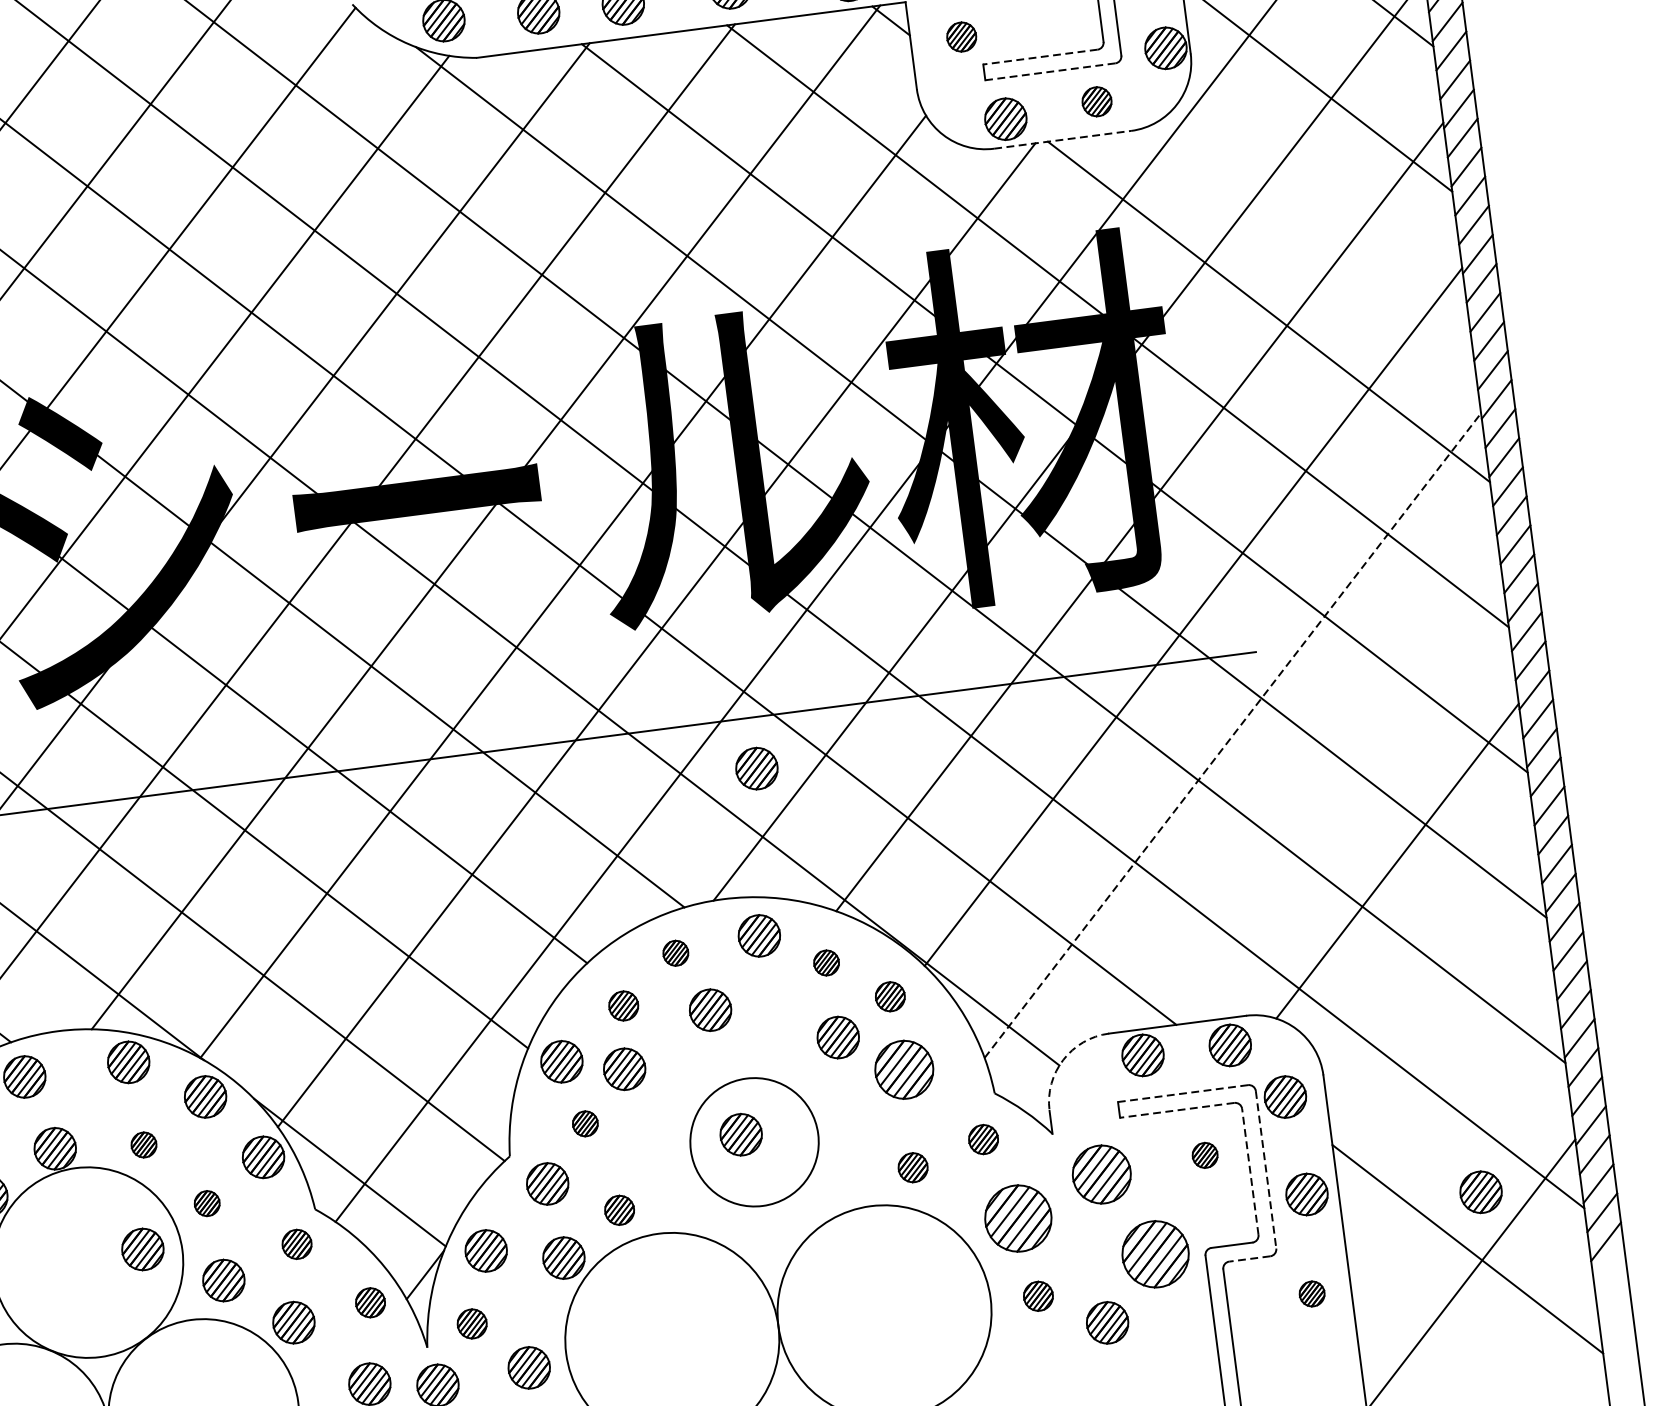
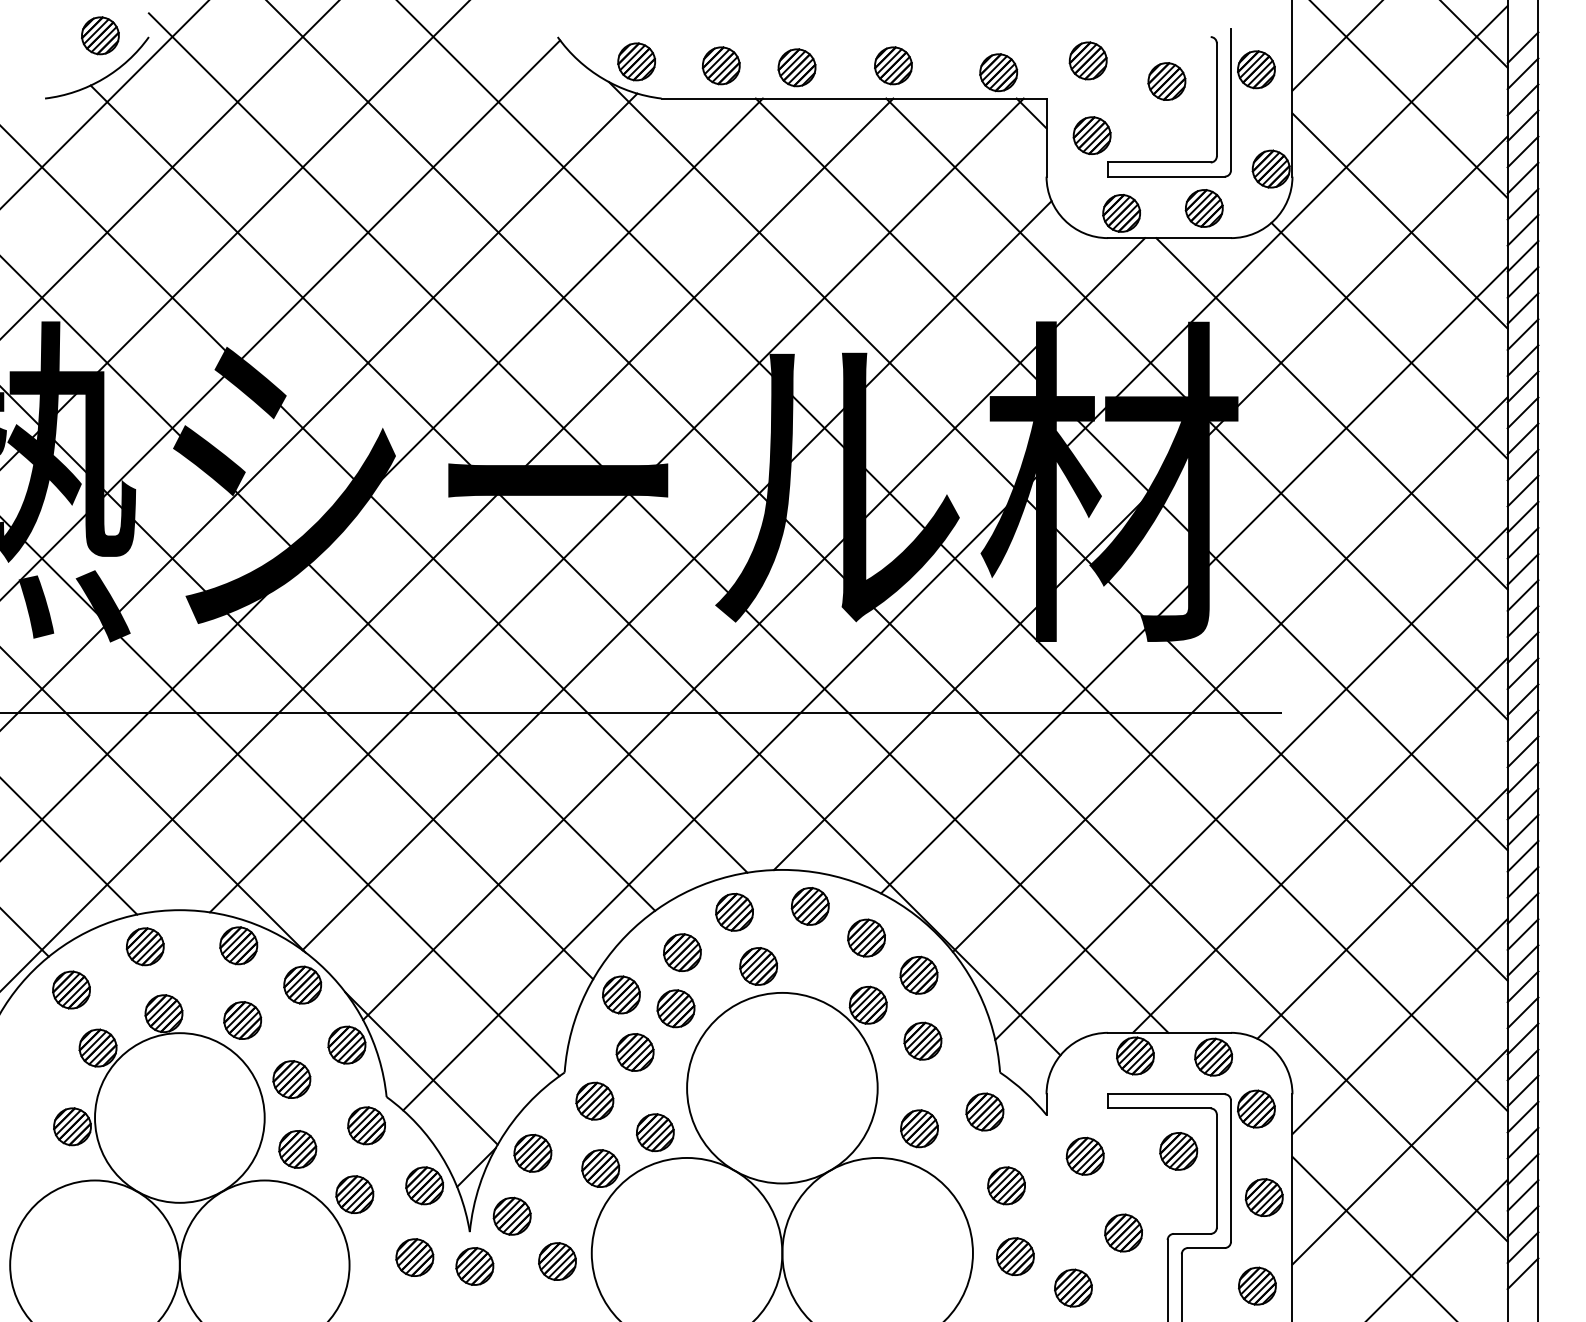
part: (960, 36) -> (1091, 135), size x1.43
line: (1039, 57) -> (1158, 162), dashed -> solid
line: (1049, 71) -> (1165, 176), dashed -> solid
part: (1096, 101) -> (1203, 208), size x1.43
line: (1063, 140) -> (1170, 238), dashed -> solid
line: (1322, 221) -> (1389, 340), added
line: (1232, 735) -> (1251, 783), dashed -> solid
part: (756, 768) -> (826, 758), removed
line: (1317, 794) -> (1319, 845), added
part: (675, 952) -> (734, 911), size x1.67
part: (826, 962) -> (866, 937), size x1.67
line: (1432, 984) -> (1399, 1026), added
part: (889, 996) -> (918, 974), size x1.43
part: (623, 1005) -> (682, 952), size x1.43
arc: (1063, 1059) -> (1064, 1050), dashed -> solid
part: (903, 1068) -> (922, 1040), size x0.71
line: (1182, 1093) -> (1165, 1094), dashed -> solid
line: (1176, 1110) -> (1158, 1108), dashed -> solid
part: (584, 1123) -> (634, 1052), size x1.67
line: (1451, 1129) -> (1399, 1156), added
part: (741, 1134) -> (771, 1079), removed
part: (982, 1139) -> (984, 1111), size x1.43
circle: (754, 1141) -> (782, 1087), size x1.67
part: (143, 1145) -> (242, 1020), size x1.67
part: (1204, 1155) -> (1178, 1151), size x1.67
part: (913, 1167) -> (919, 1128), size x1.43
line: (1265, 1170) -> (1230, 1171), dashed -> solid
line: (1249, 1172) -> (1216, 1171), dashed -> solid
part: (1100, 1173) -> (1084, 1155), size x0.71
part: (1480, 1192) -> (1417, 1215), removed
part: (206, 1203) -> (291, 1079), size x1.67
part: (619, 1209) -> (655, 1132), size x1.43
part: (1018, 1218) -> (1006, 1185), size x0.62
part: (296, 1243) -> (366, 1125), size x1.43
part: (142, 1249) -> (229, 1112), removed
part: (1155, 1253) -> (1123, 1232), size x0.62
line: (1248, 1259) -> (1205, 1248), dashed -> solid
part: (1312, 1293) -> (1257, 1285), size x1.67
part: (1038, 1296) -> (1015, 1256), size x1.43
part: (370, 1302) -> (424, 1185), size x1.43
part: (471, 1323) -> (511, 1215), size x1.43

